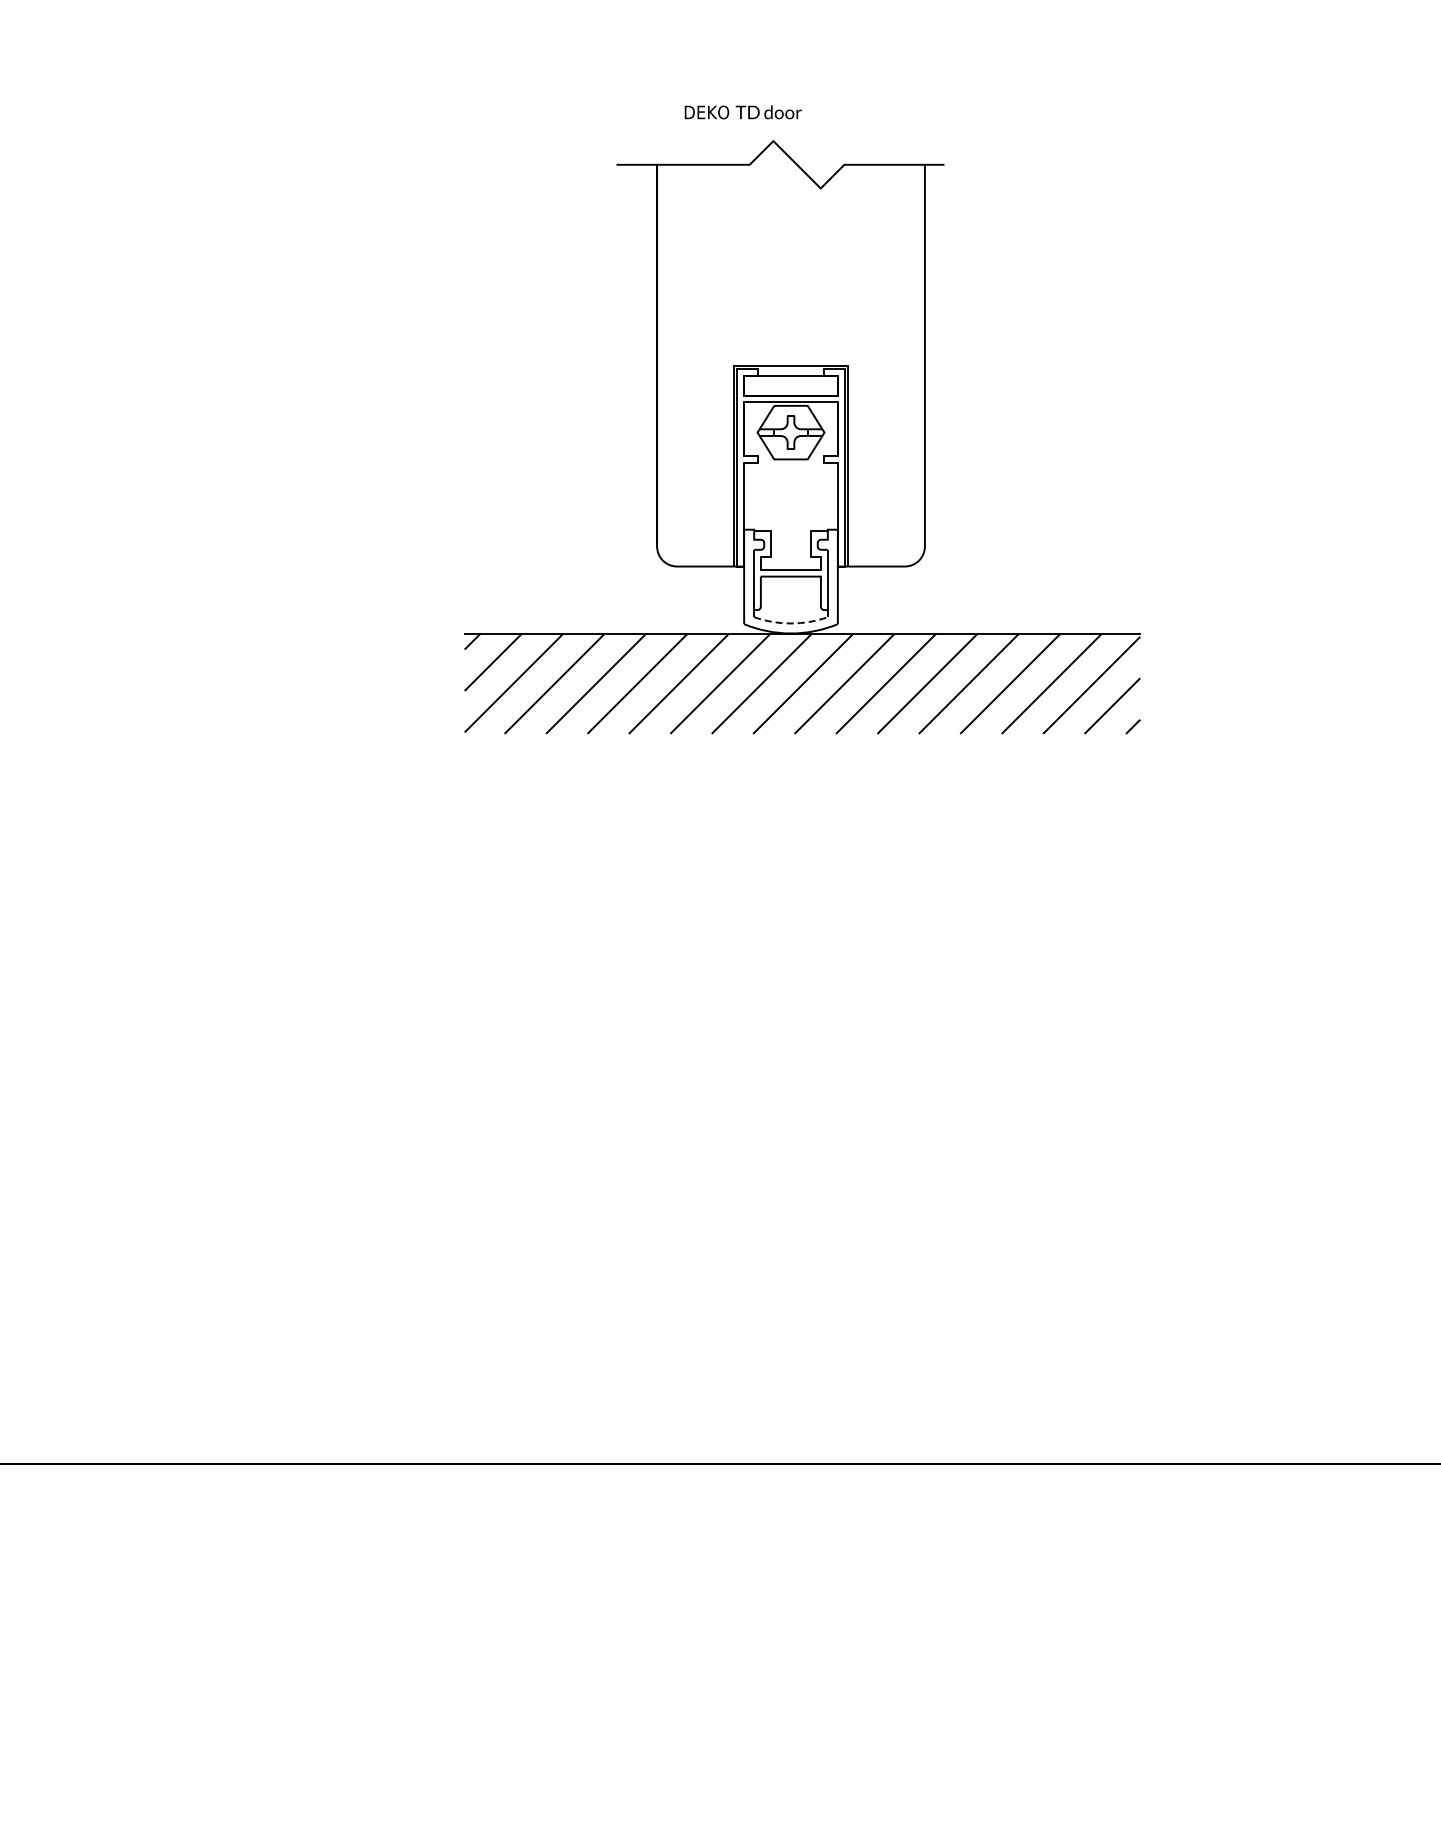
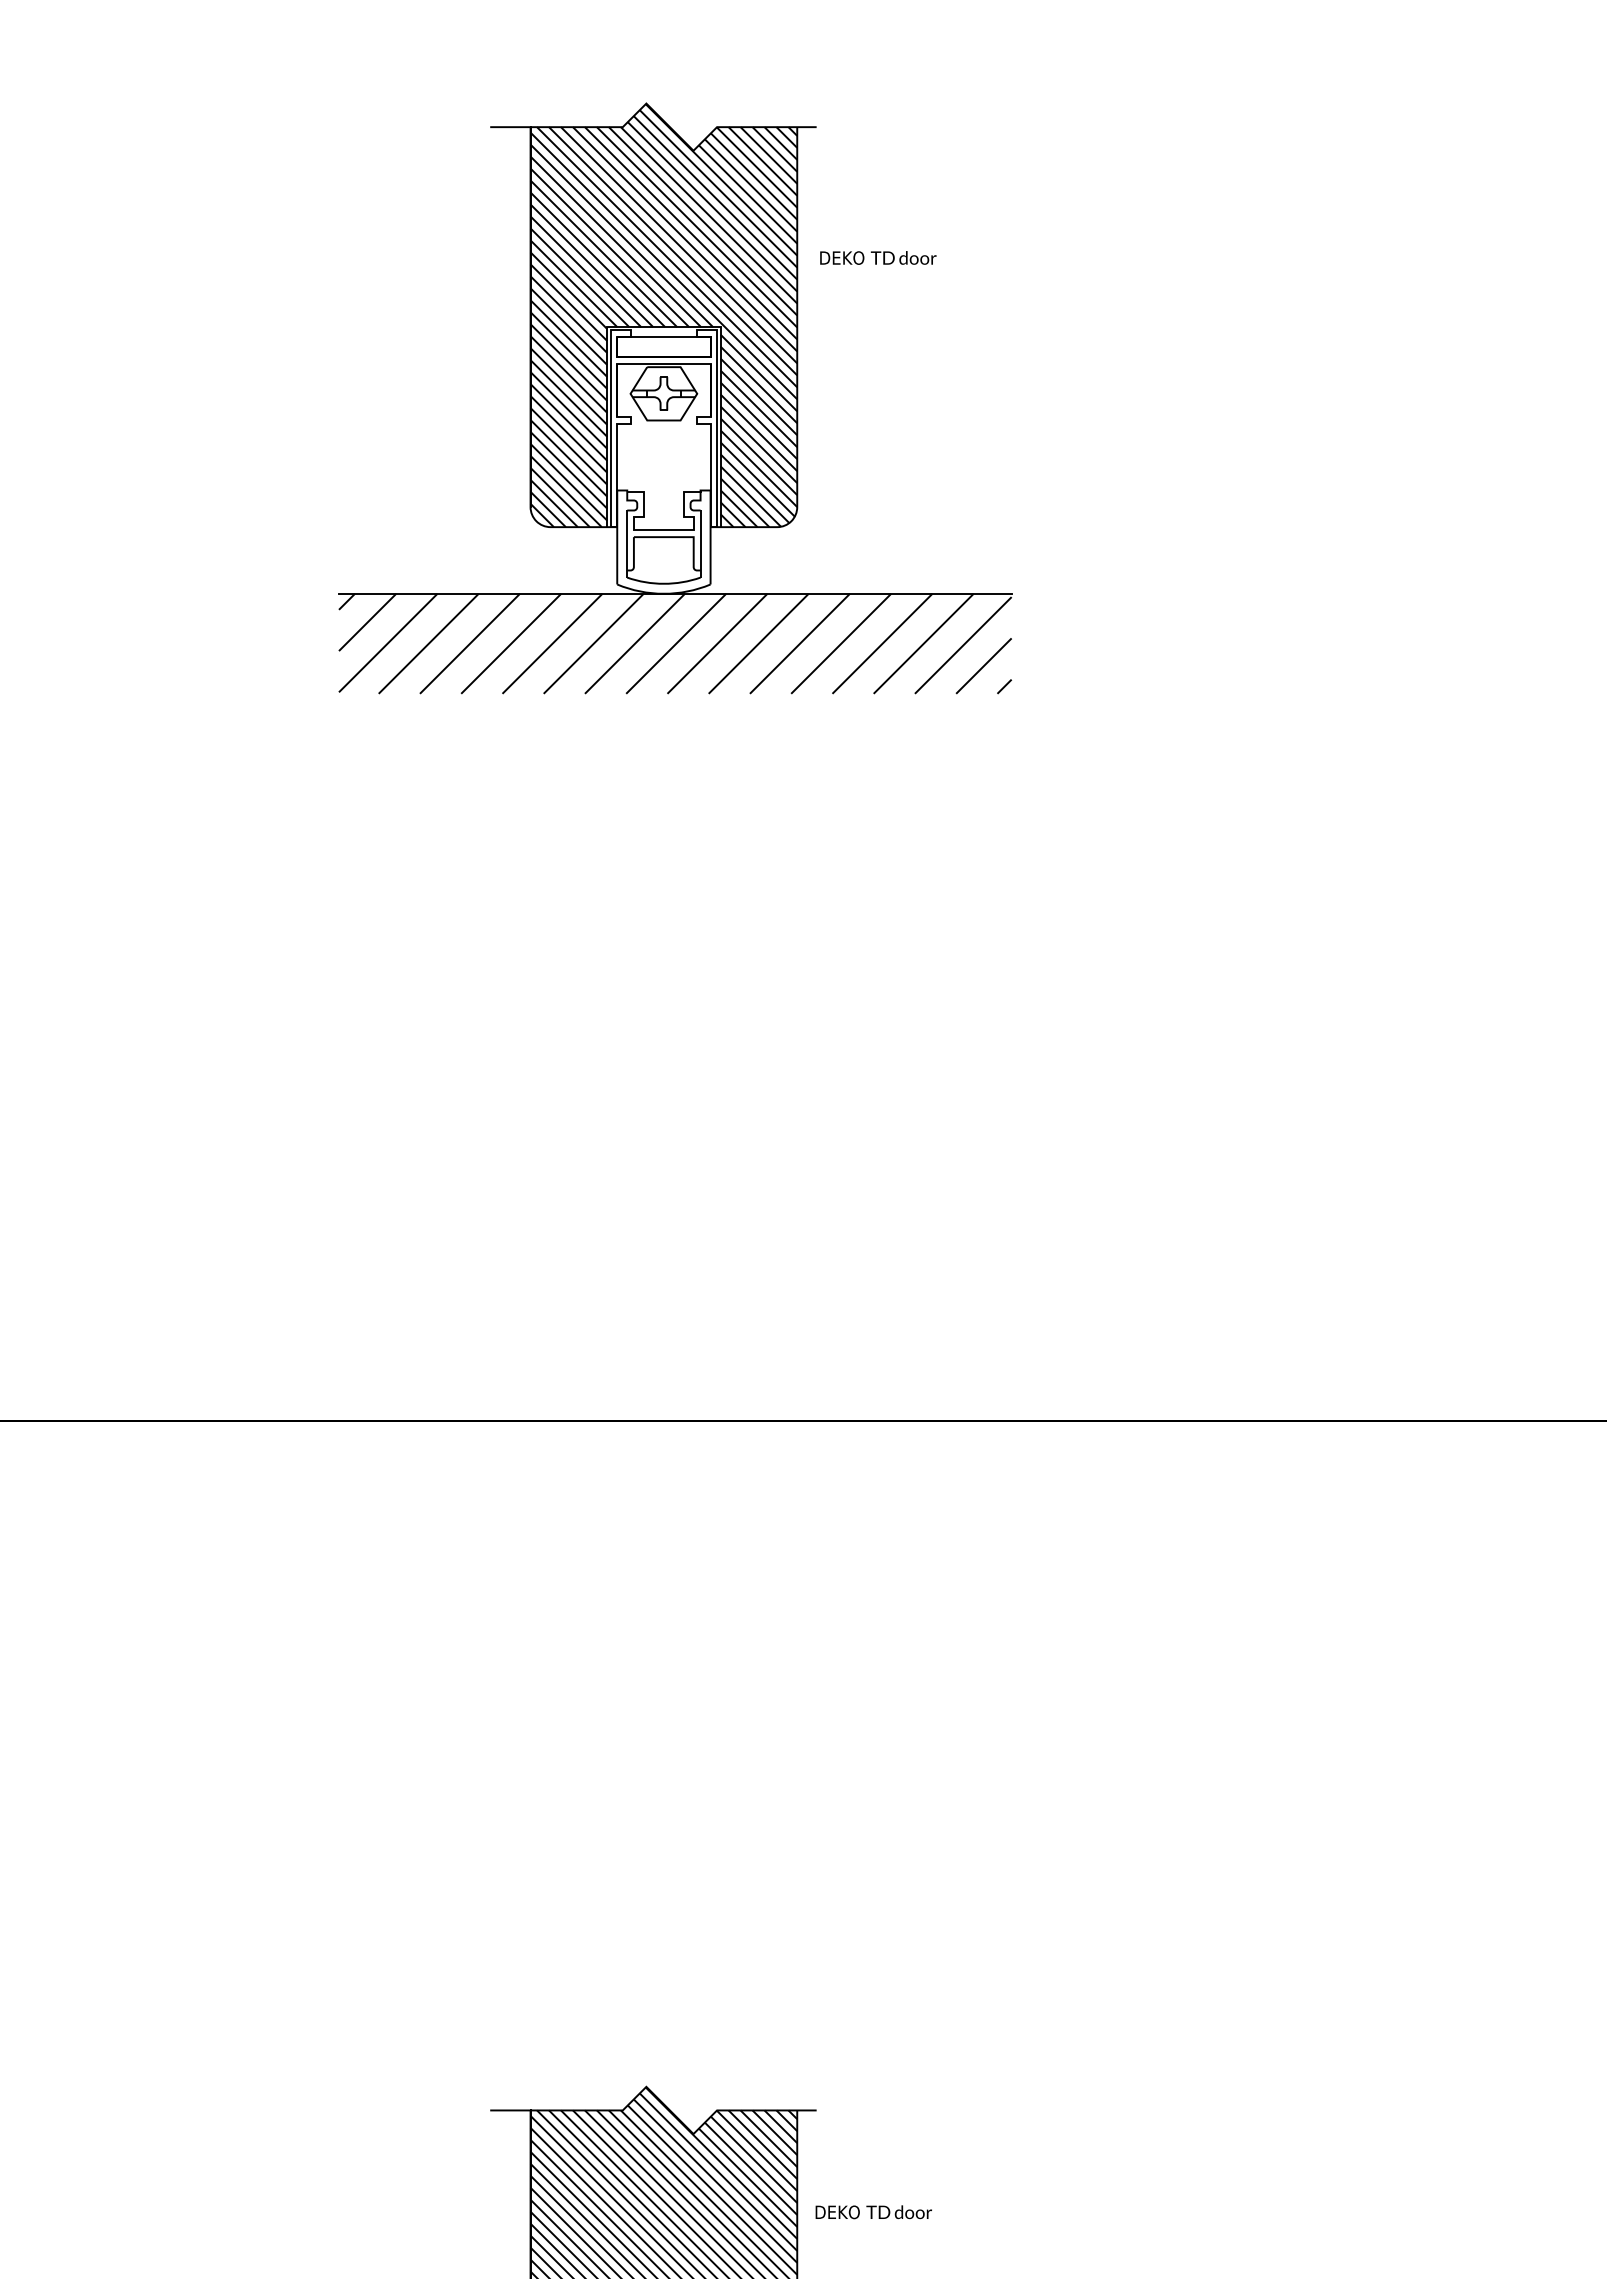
text: (743, 111) -> (878, 257), moved
hatch: (790, 353) -> (663, 315), added
arc: (790, 623) -> (663, 583), dashed -> solid

